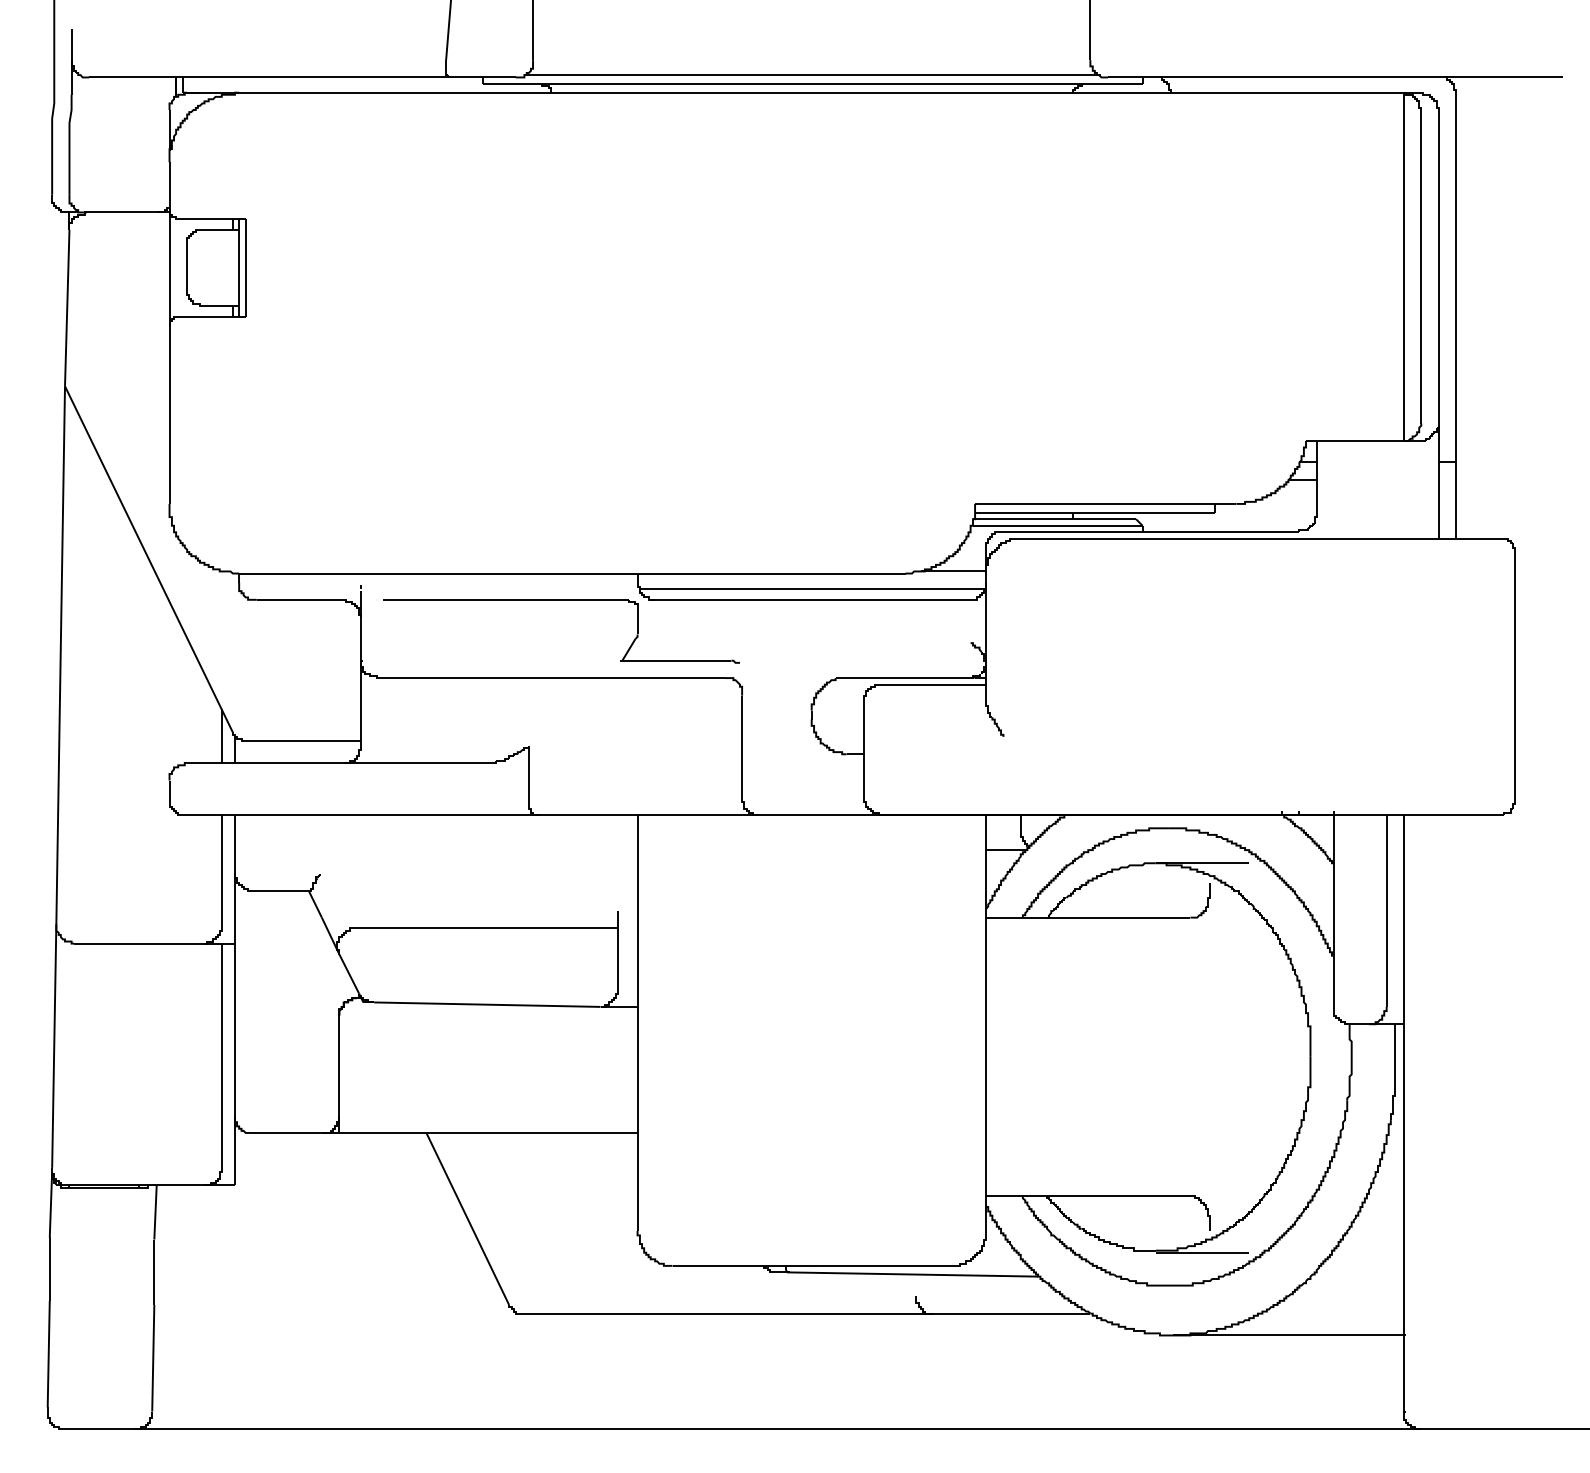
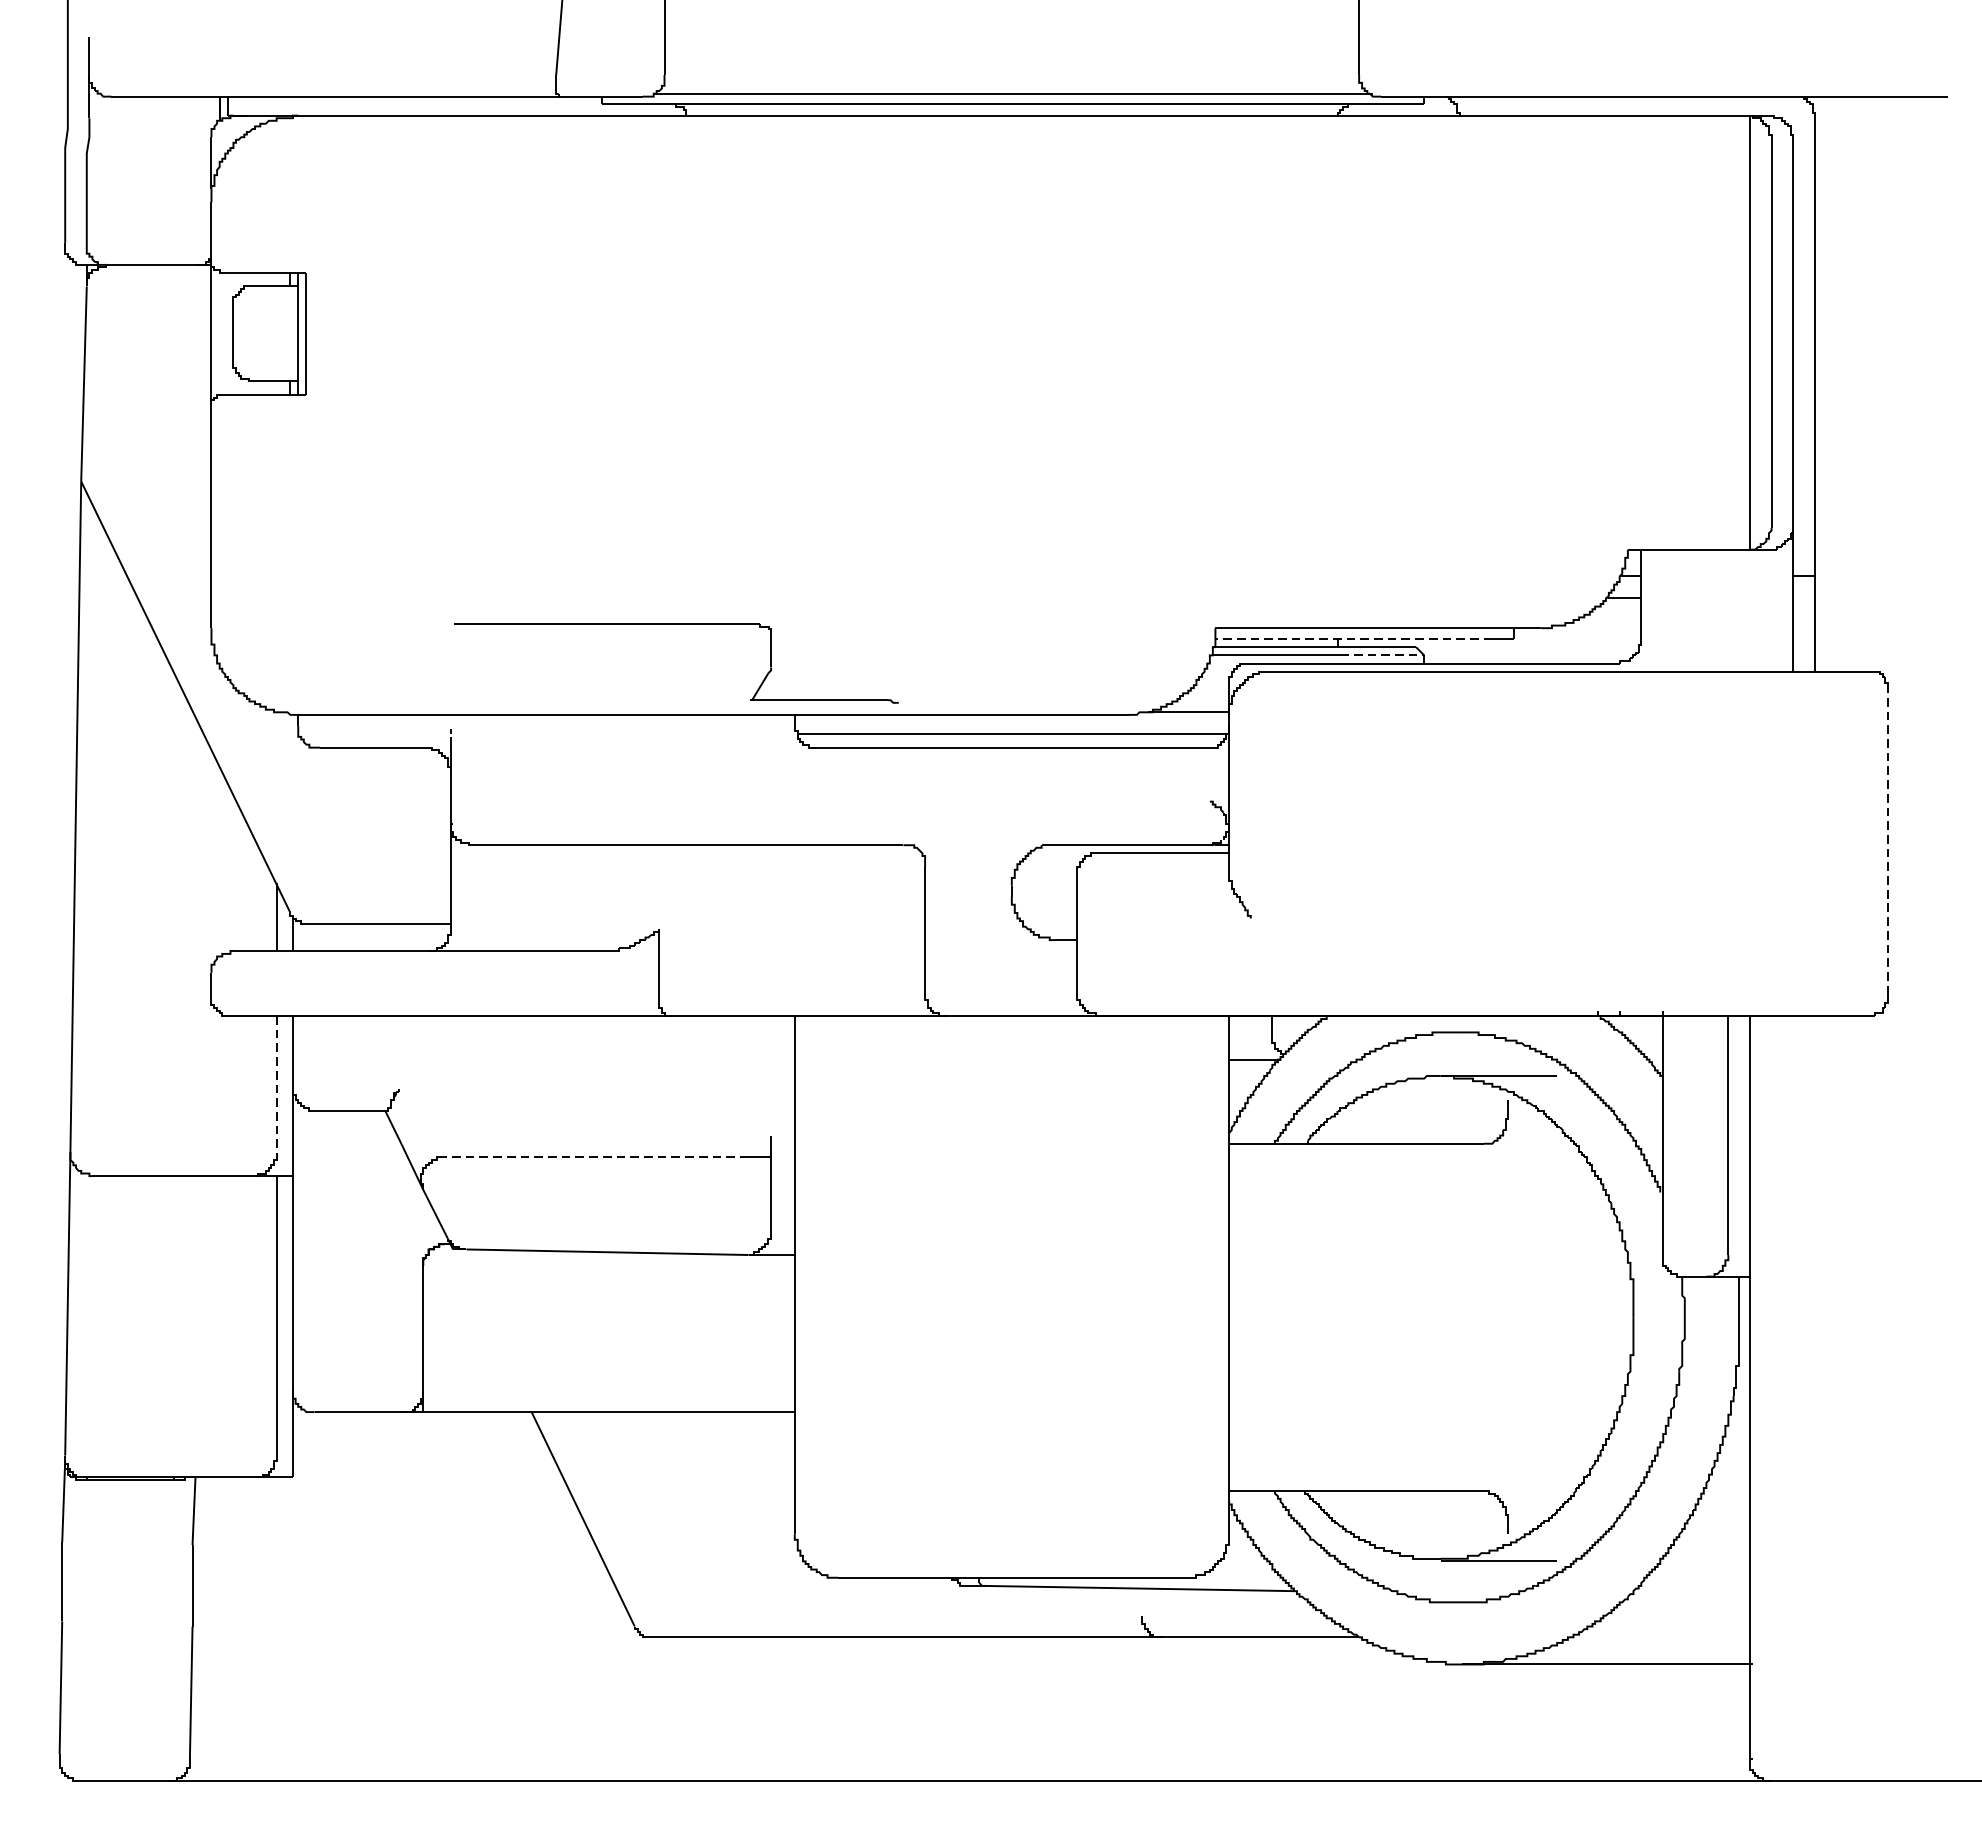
line: (1085, 512) -> (1353, 638), solid -> dashed
line: (1108, 525) -> (1381, 655), solid -> dashed
part: (561, 600) -> (676, 625), moved
line: (1514, 677) -> (1887, 844), solid -> dashed
line: (221, 870) -> (276, 1085), solid -> dashed
line: (477, 928) -> (595, 1157), solid -> dashed

